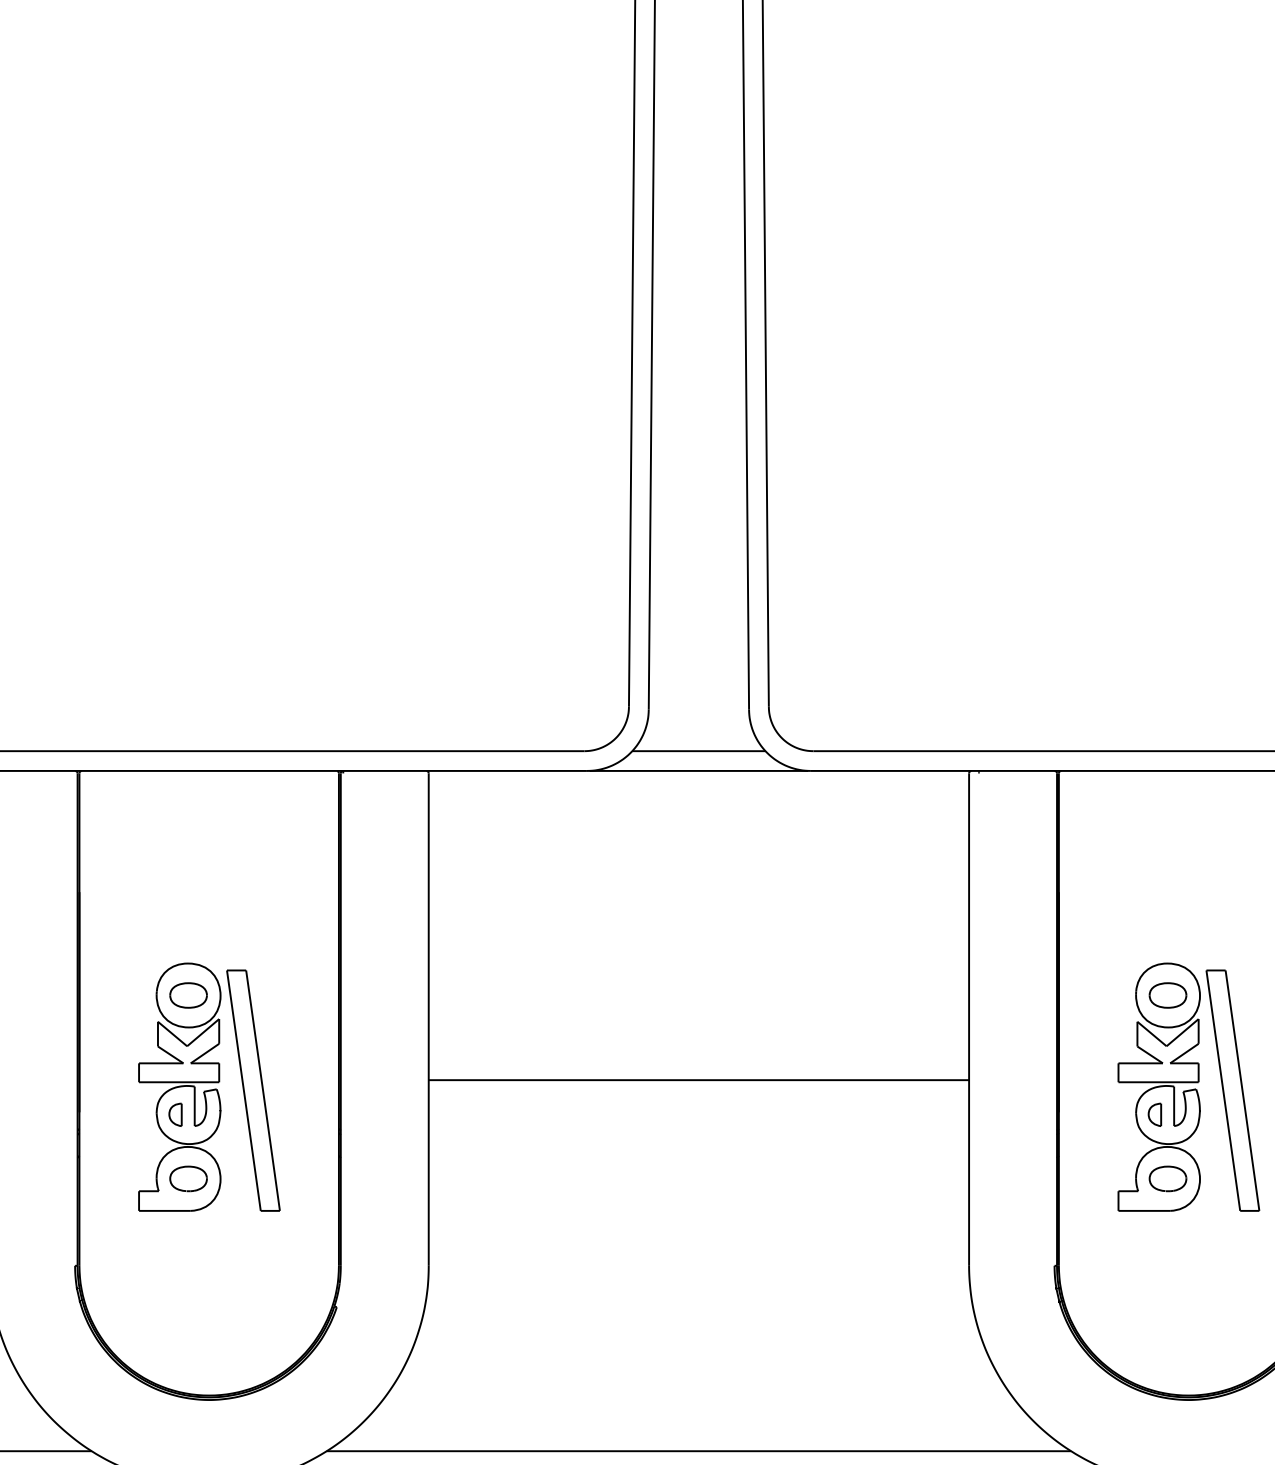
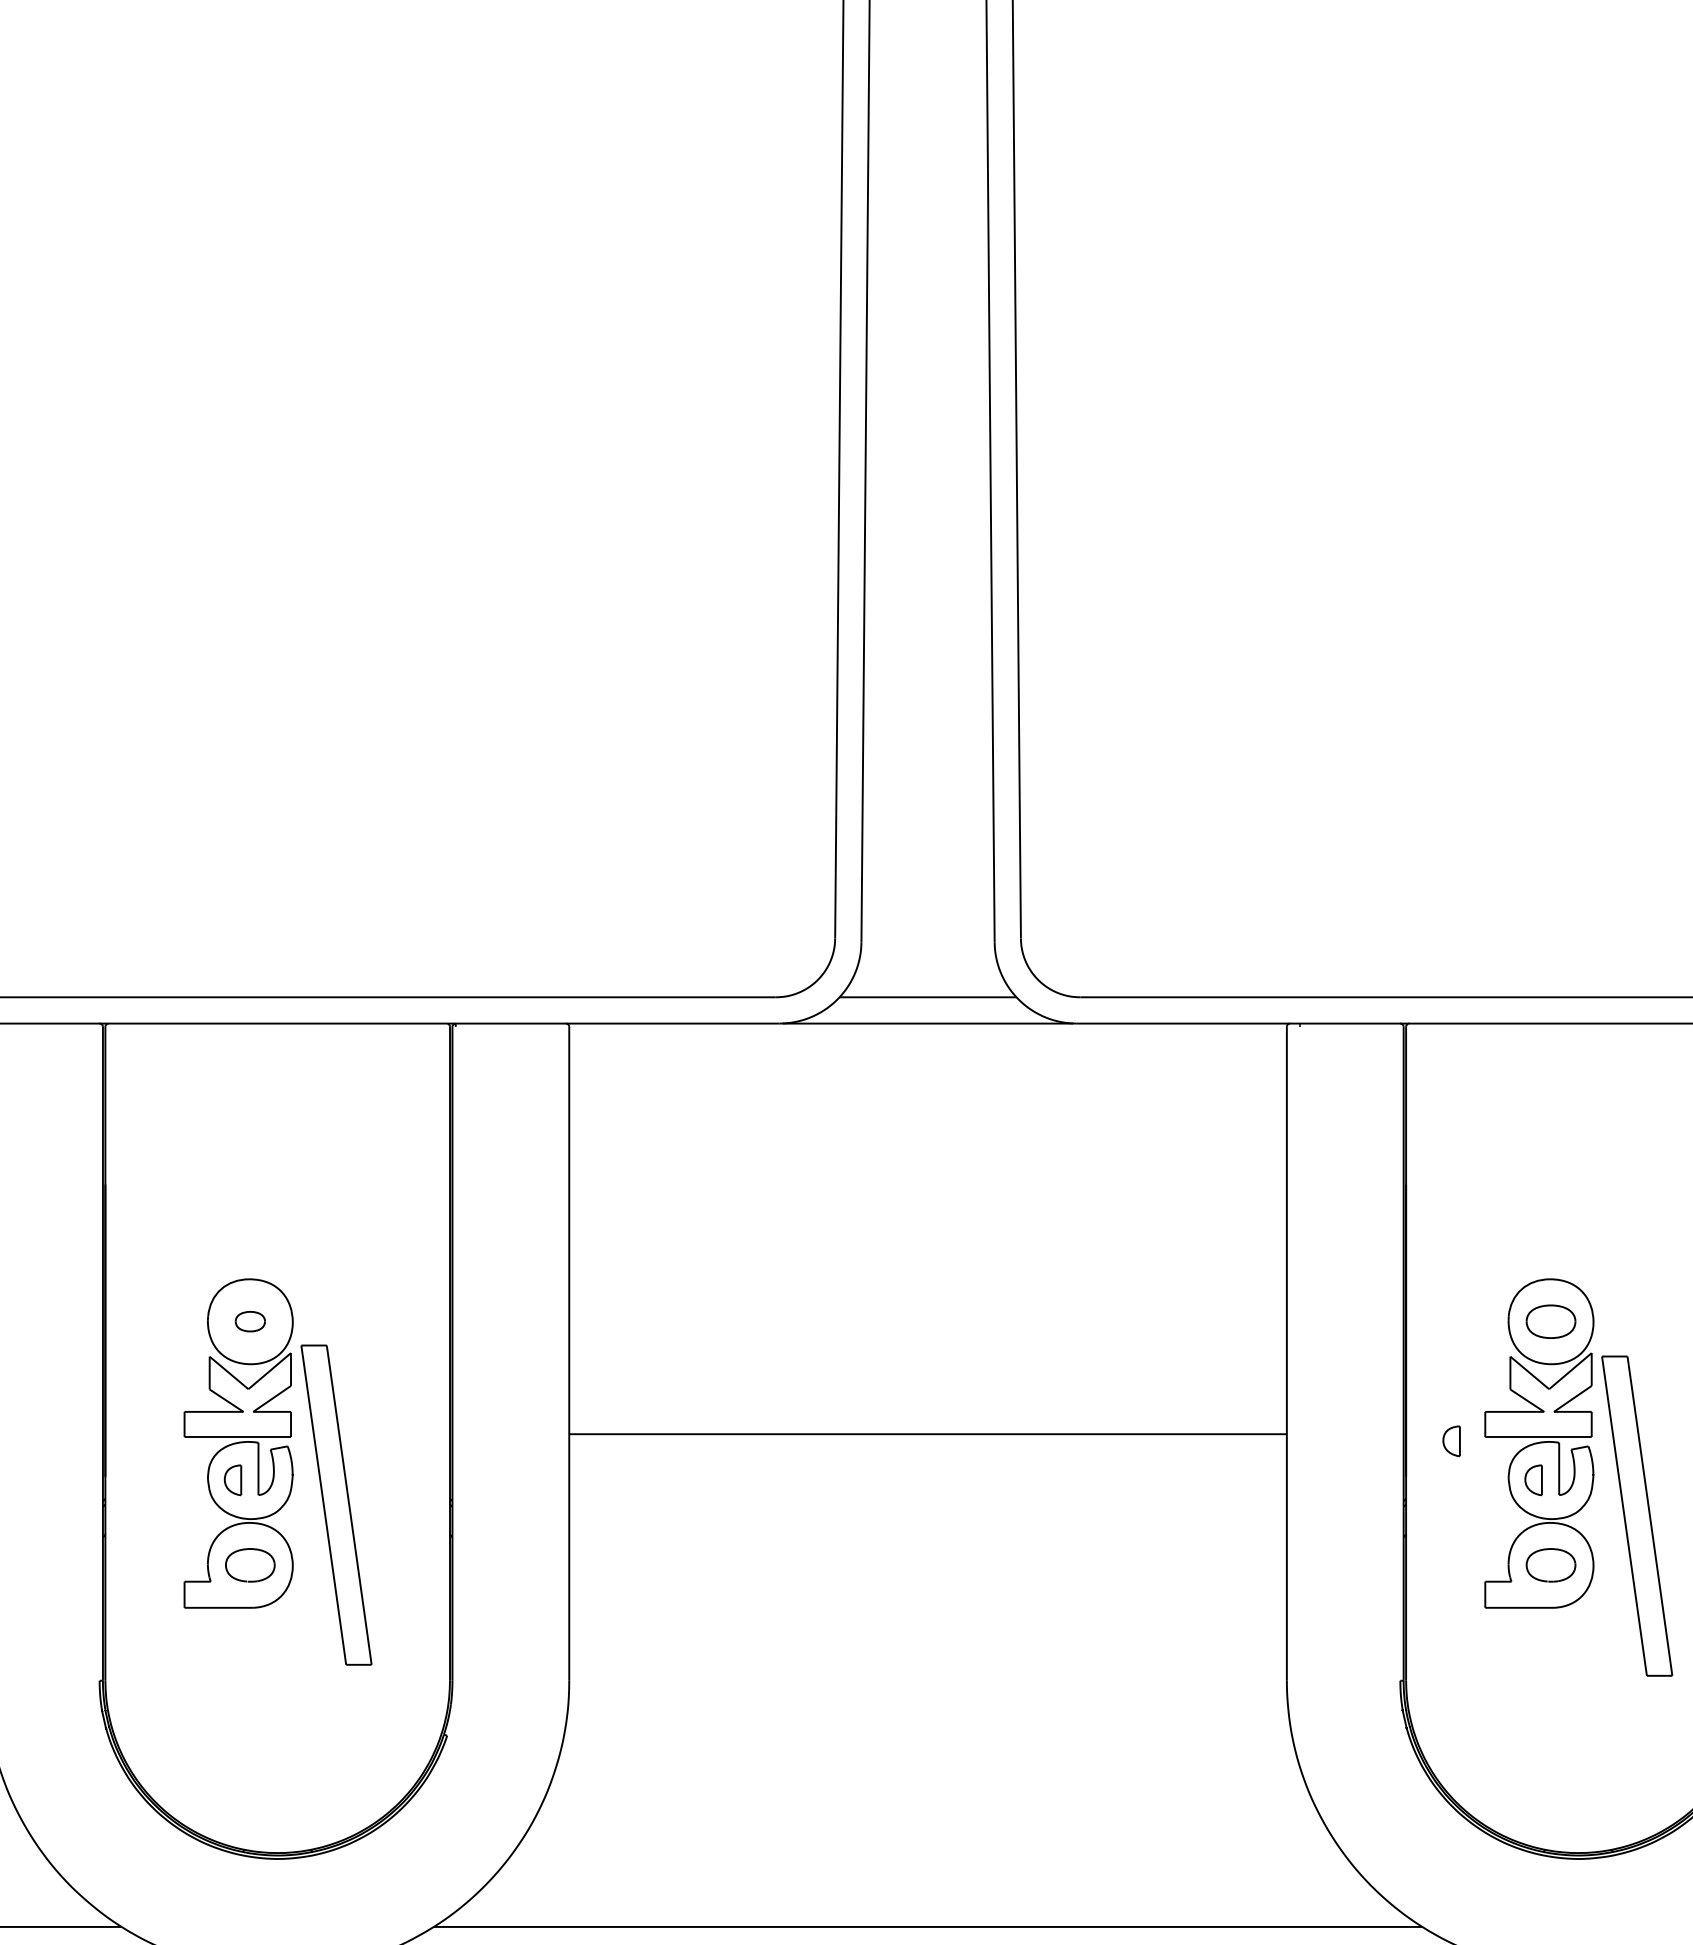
part: (188, 995) -> (250, 1321), size x0.6
part: (1093, 1085) -> (1451, 1441), added
part: (253, 1090) -> (336, 1504), moved
part: (1233, 1090) -> (1637, 1515), moved

